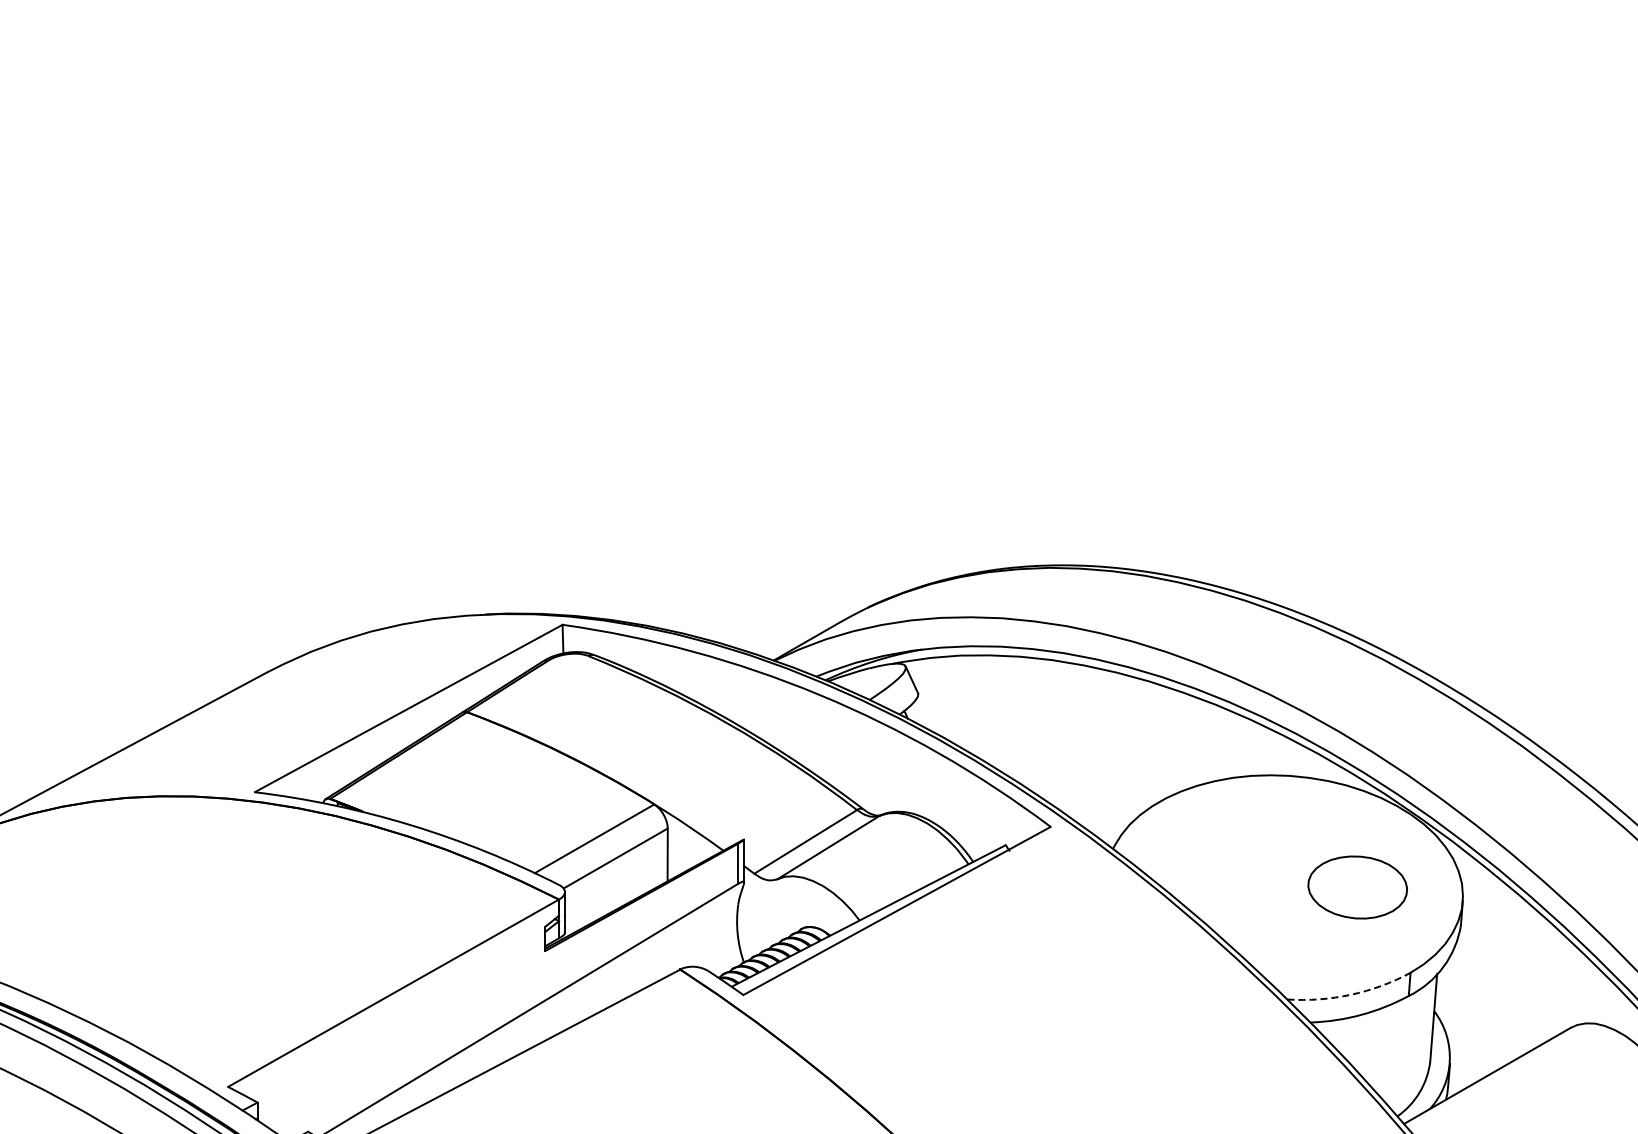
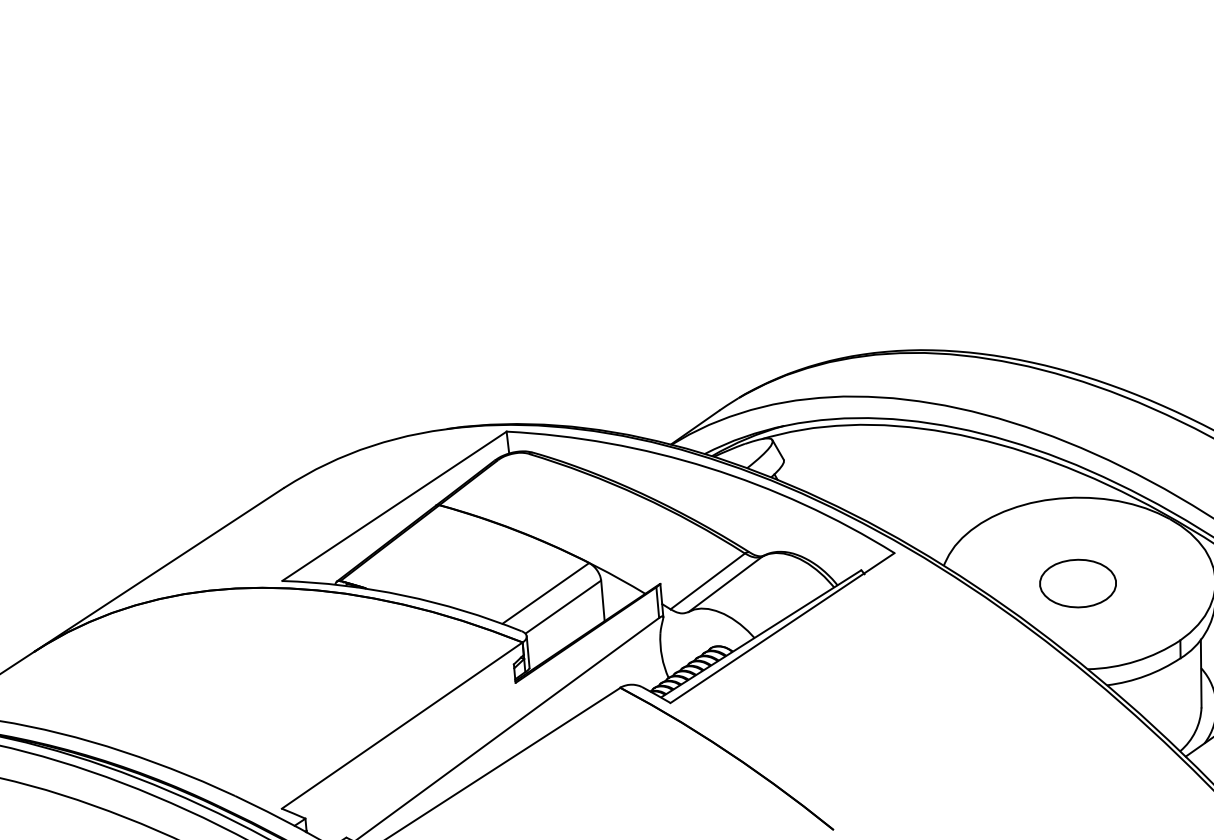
part: (1357, 887) -> (1077, 583), moved
arc: (1350, 994) -> (1135, 661), dashed -> solid

